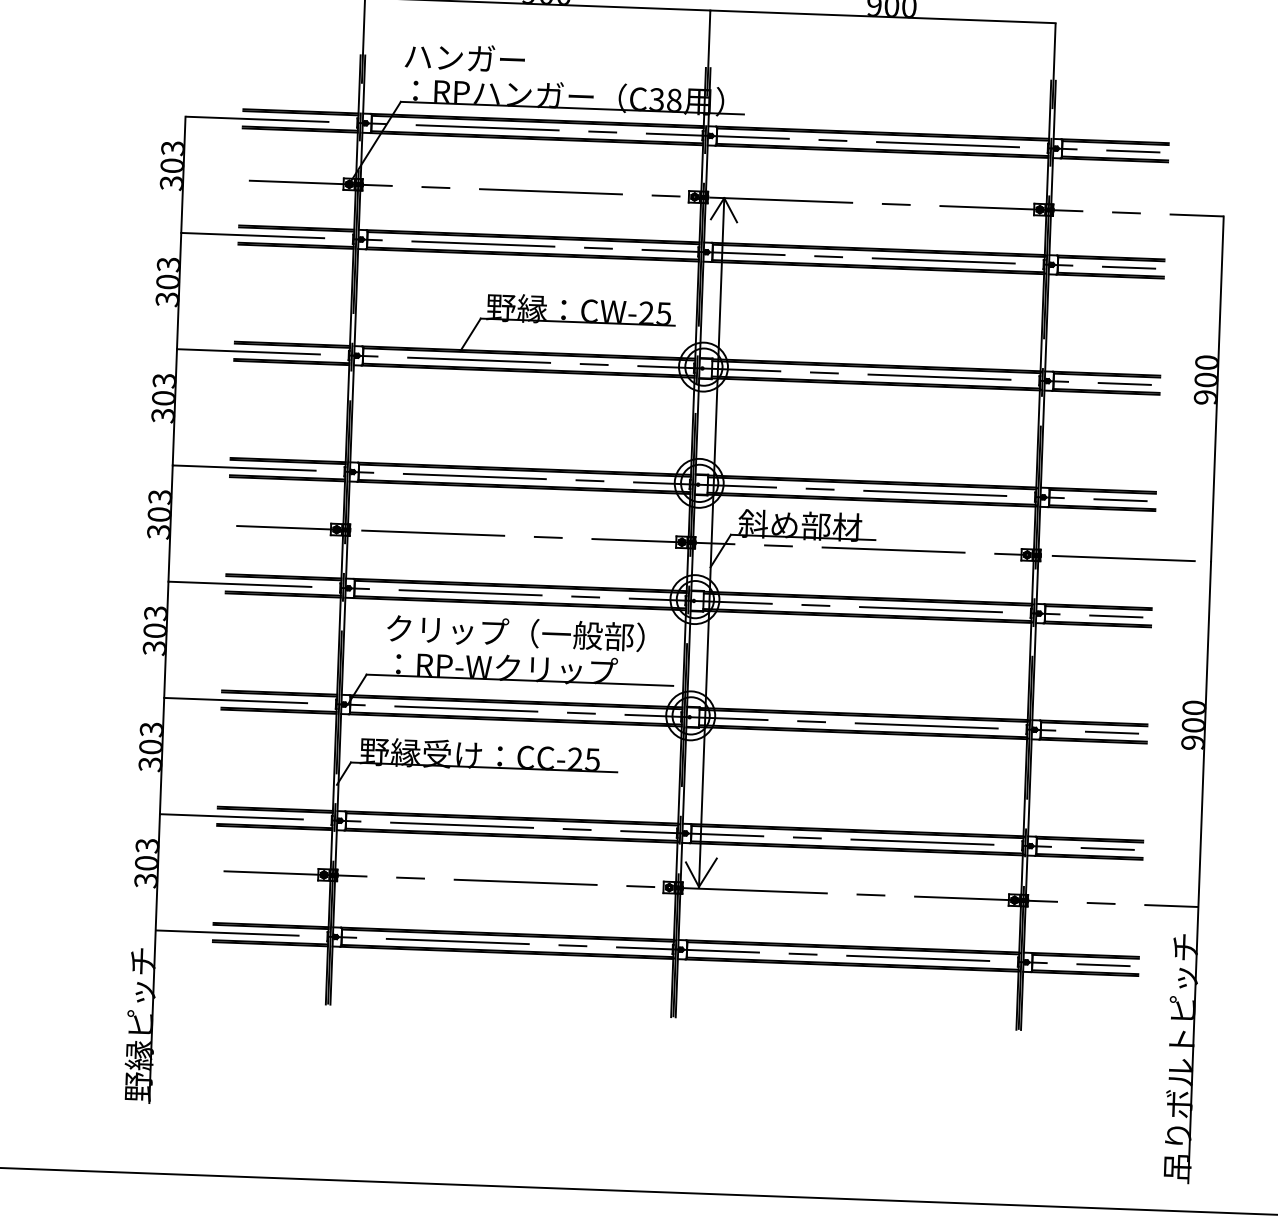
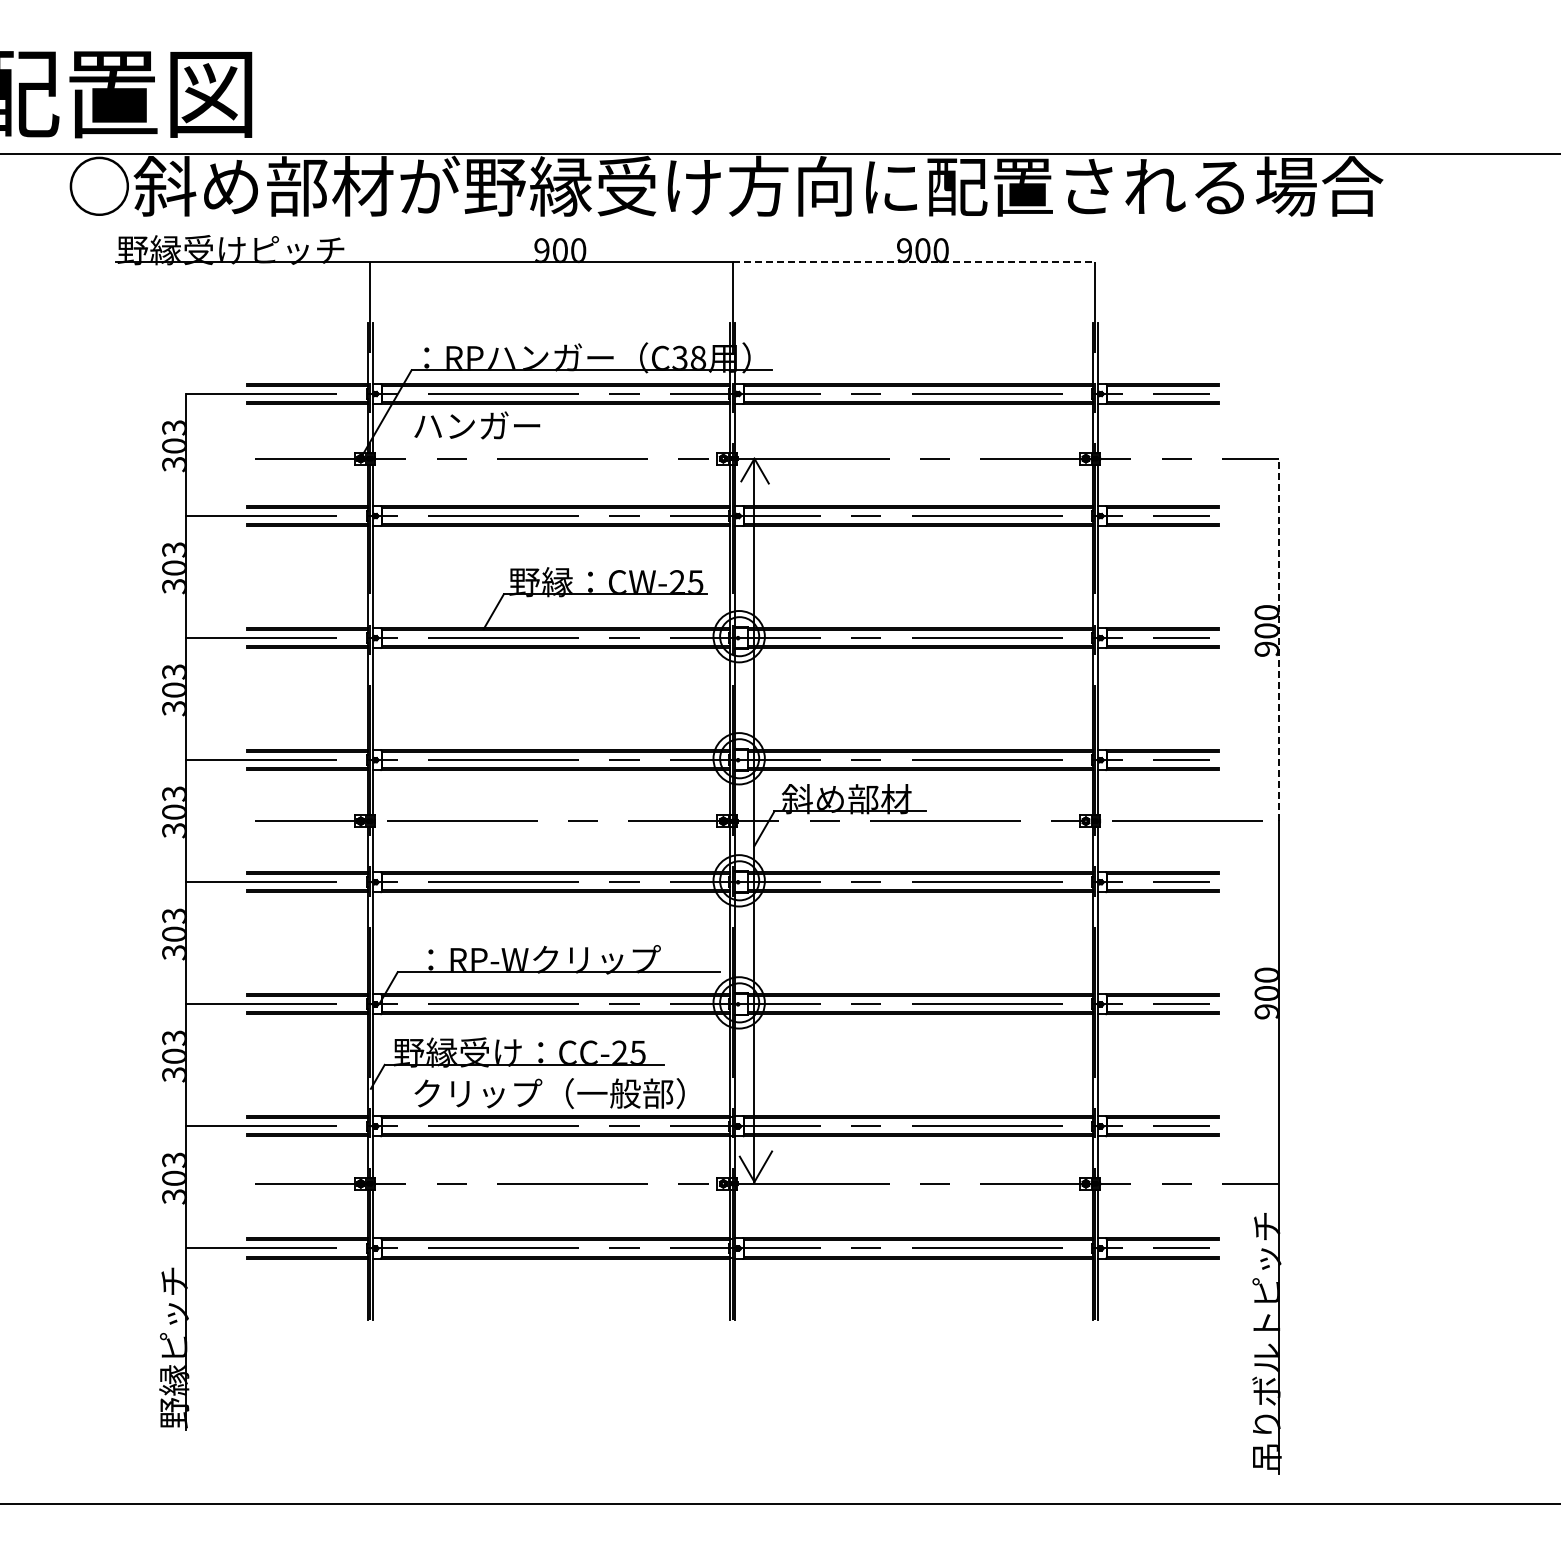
line: (883, 16) -> (914, 262), solid -> dashed
text: (465, 57) -> (477, 425), moved
line: (1217, 388) -> (1278, 639), solid -> dashed
text: (515, 632) -> (549, 1093), moved

